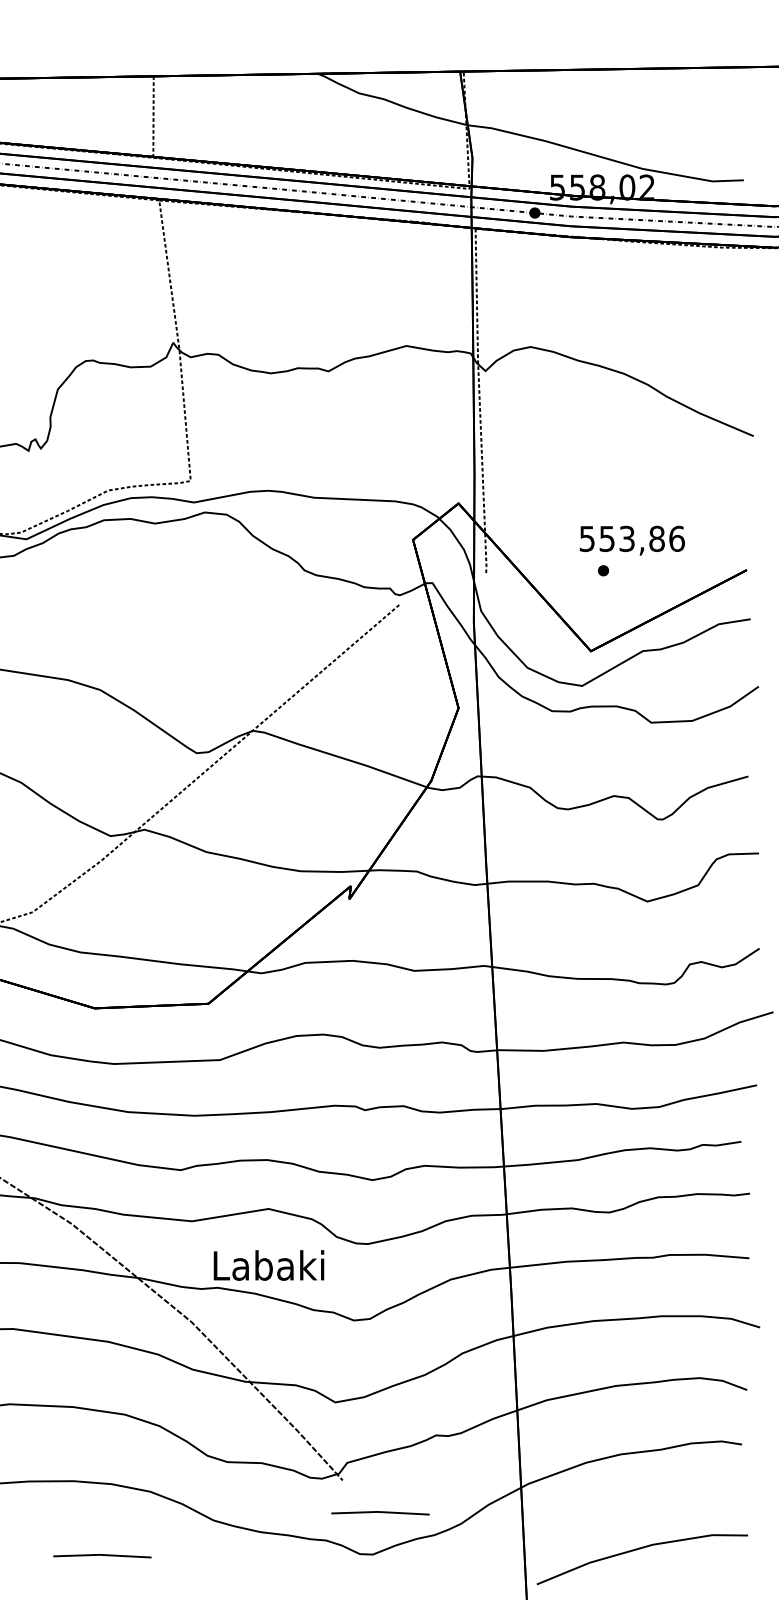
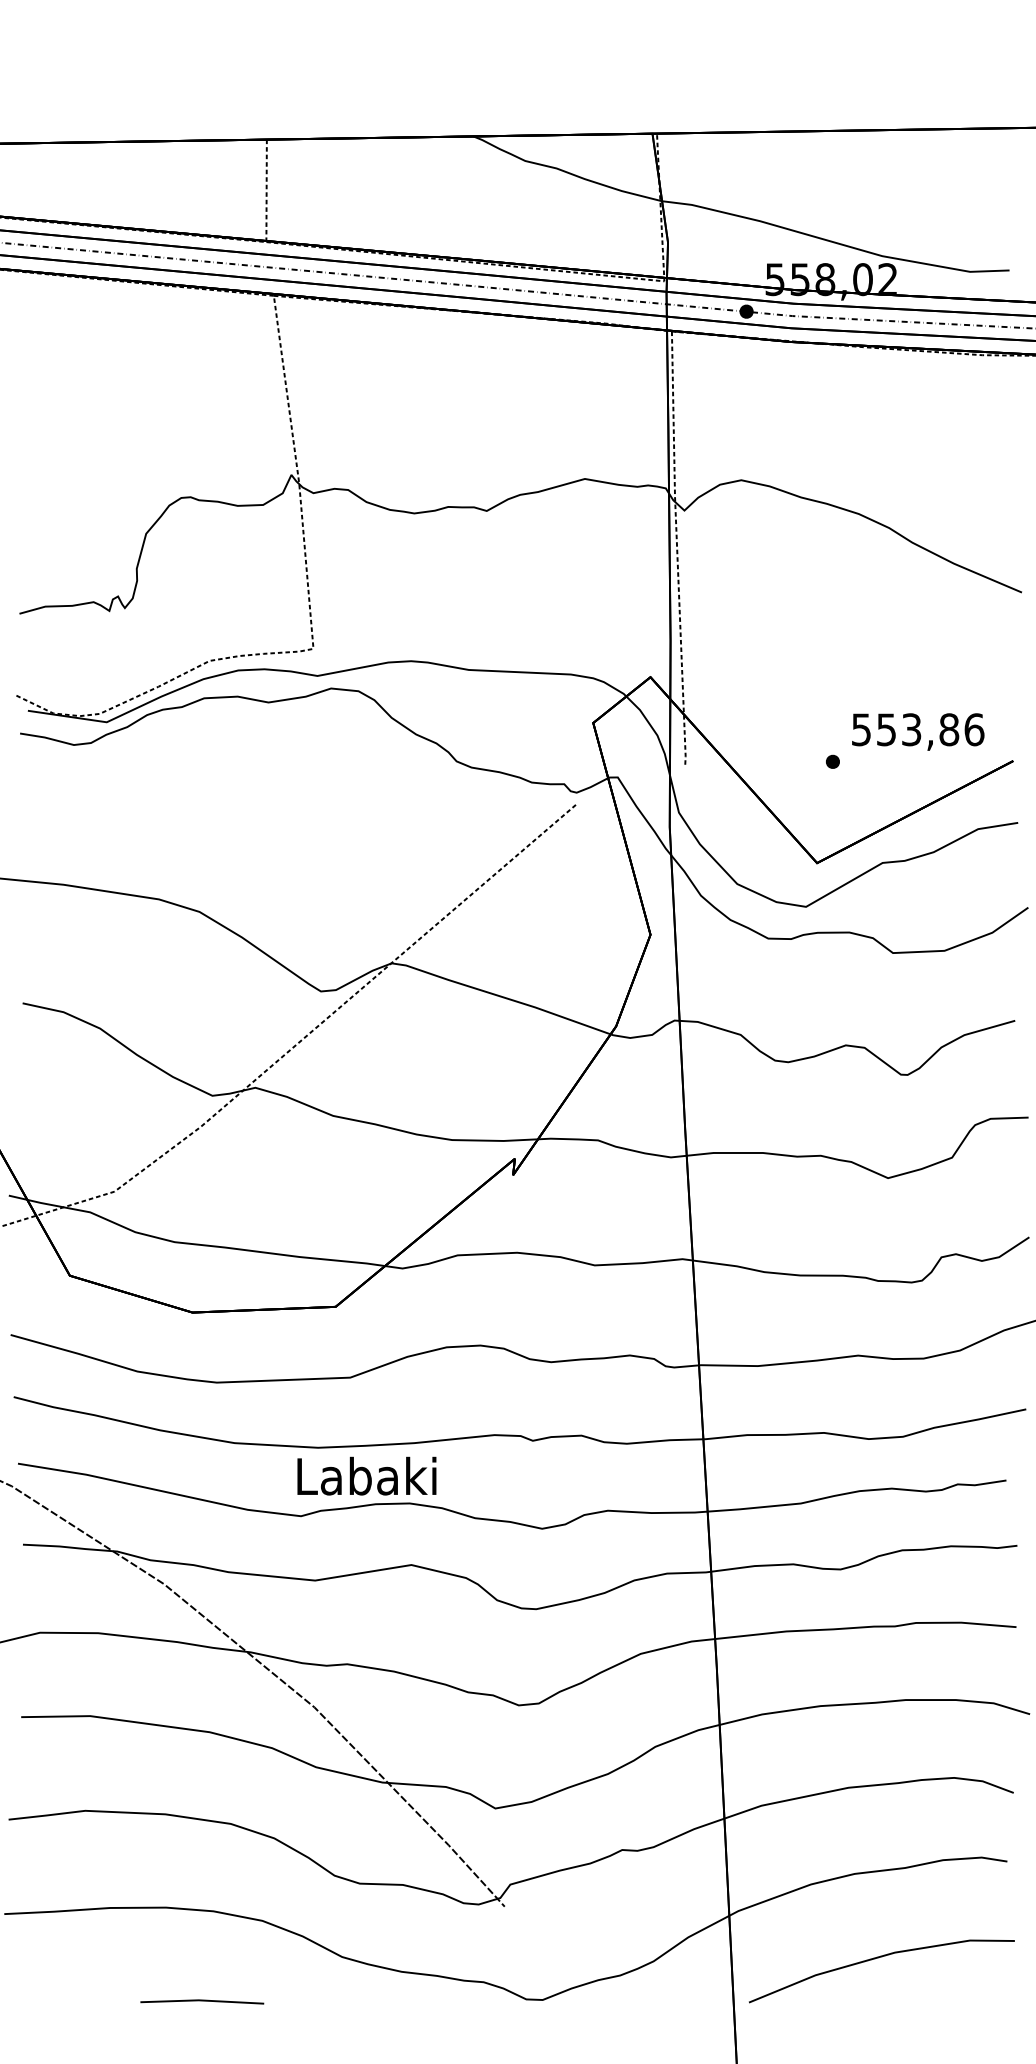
text: (632, 540) -> (918, 731), moved
text: (268, 1264) -> (366, 1475), moved
line: (380, 1512) -> (552, 1947), removed
line: (639, 1549) -> (878, 1958), moved

